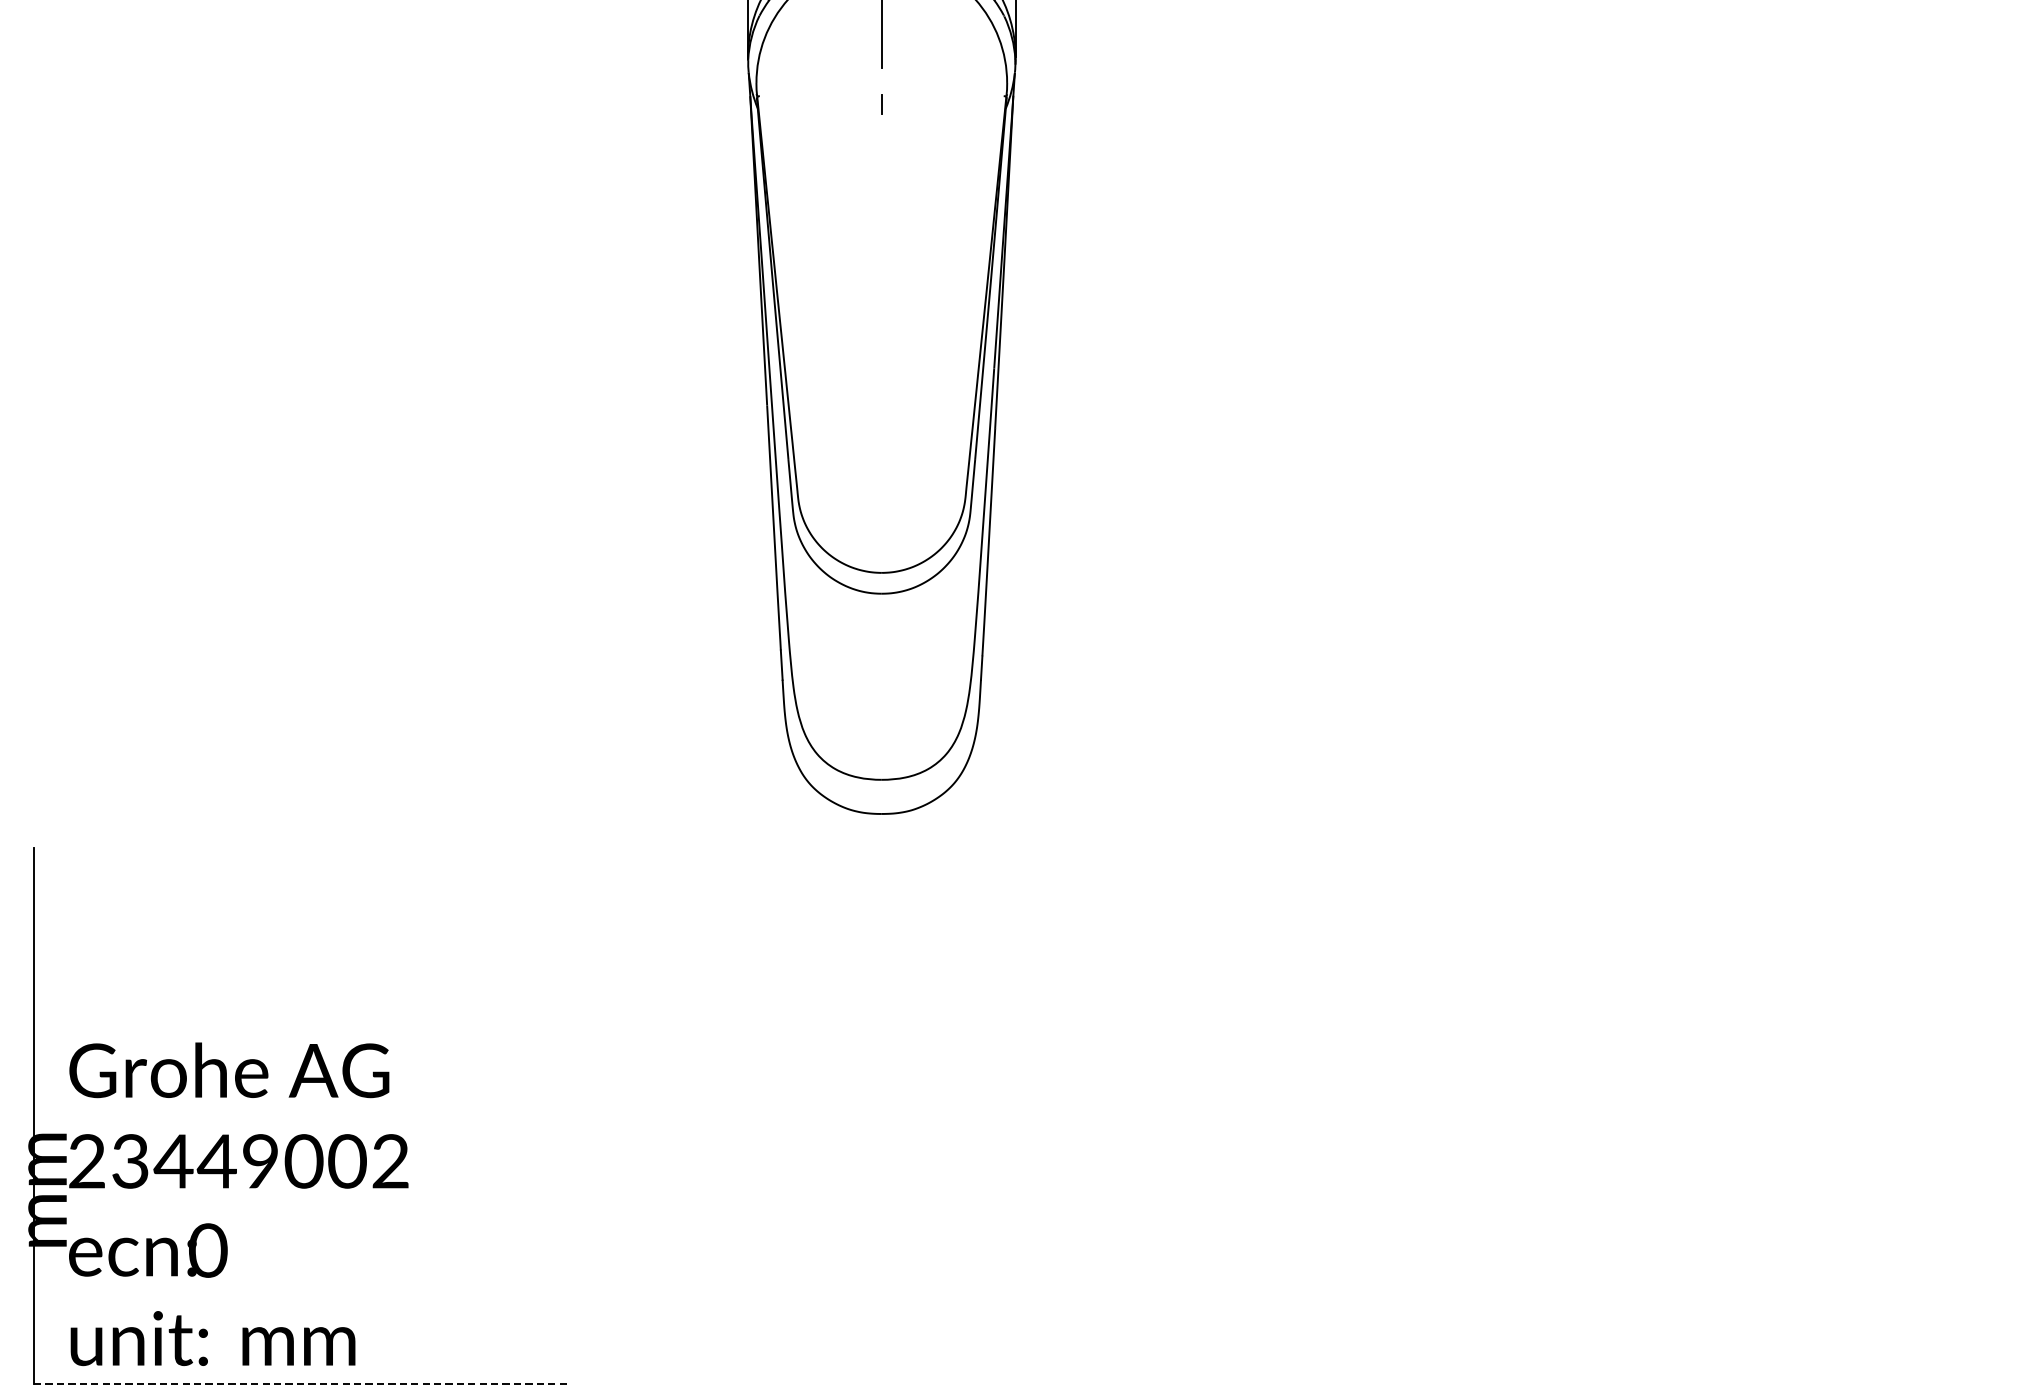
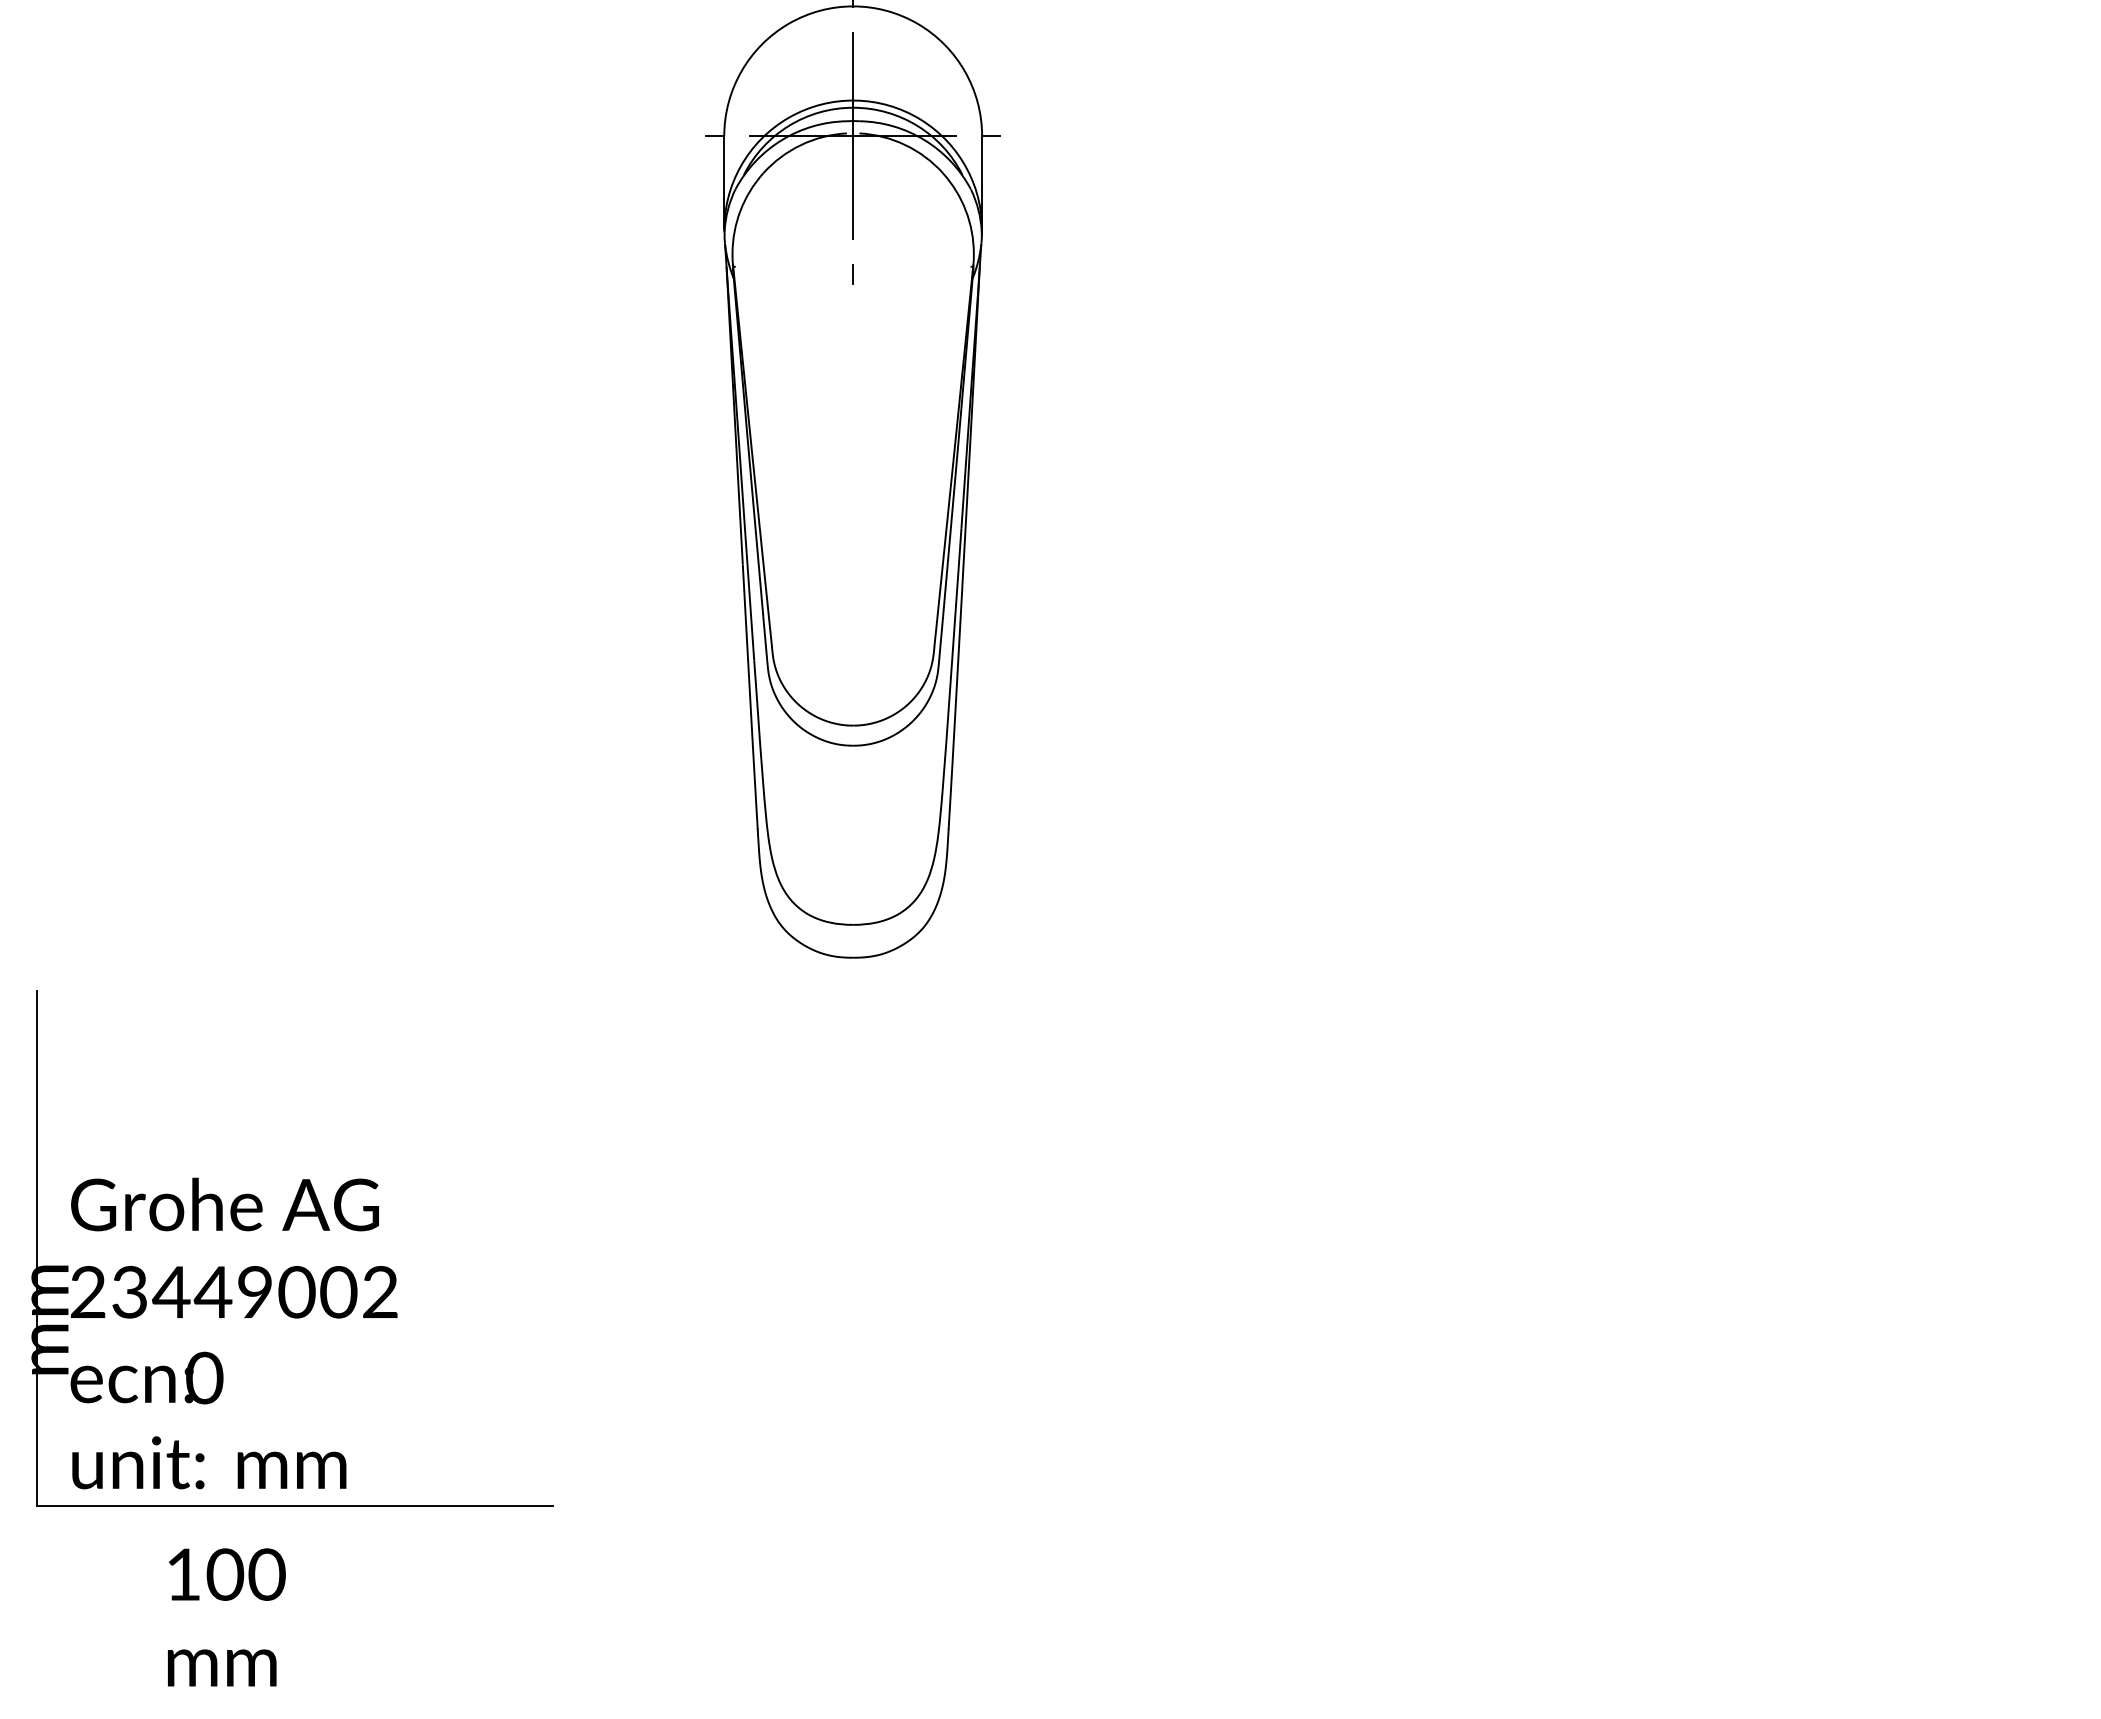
line: (301, 1383) -> (294, 1506), dashed -> solid

